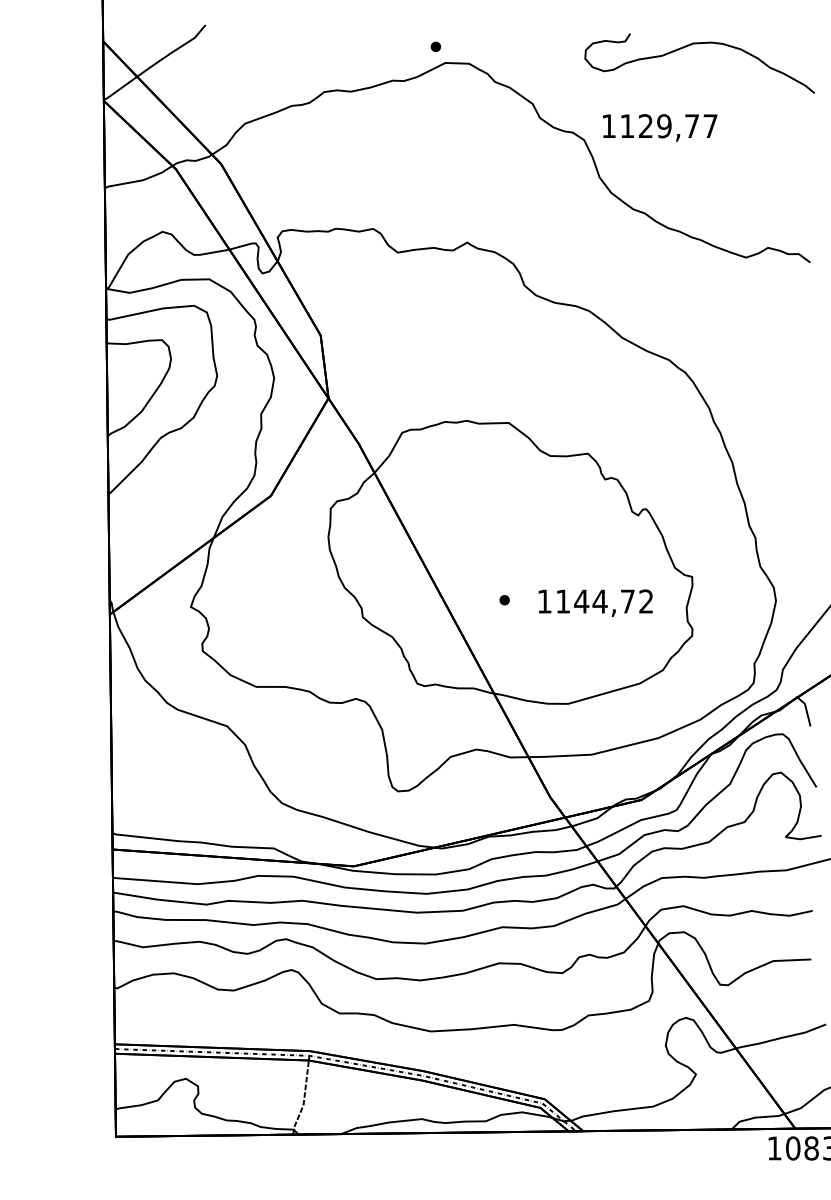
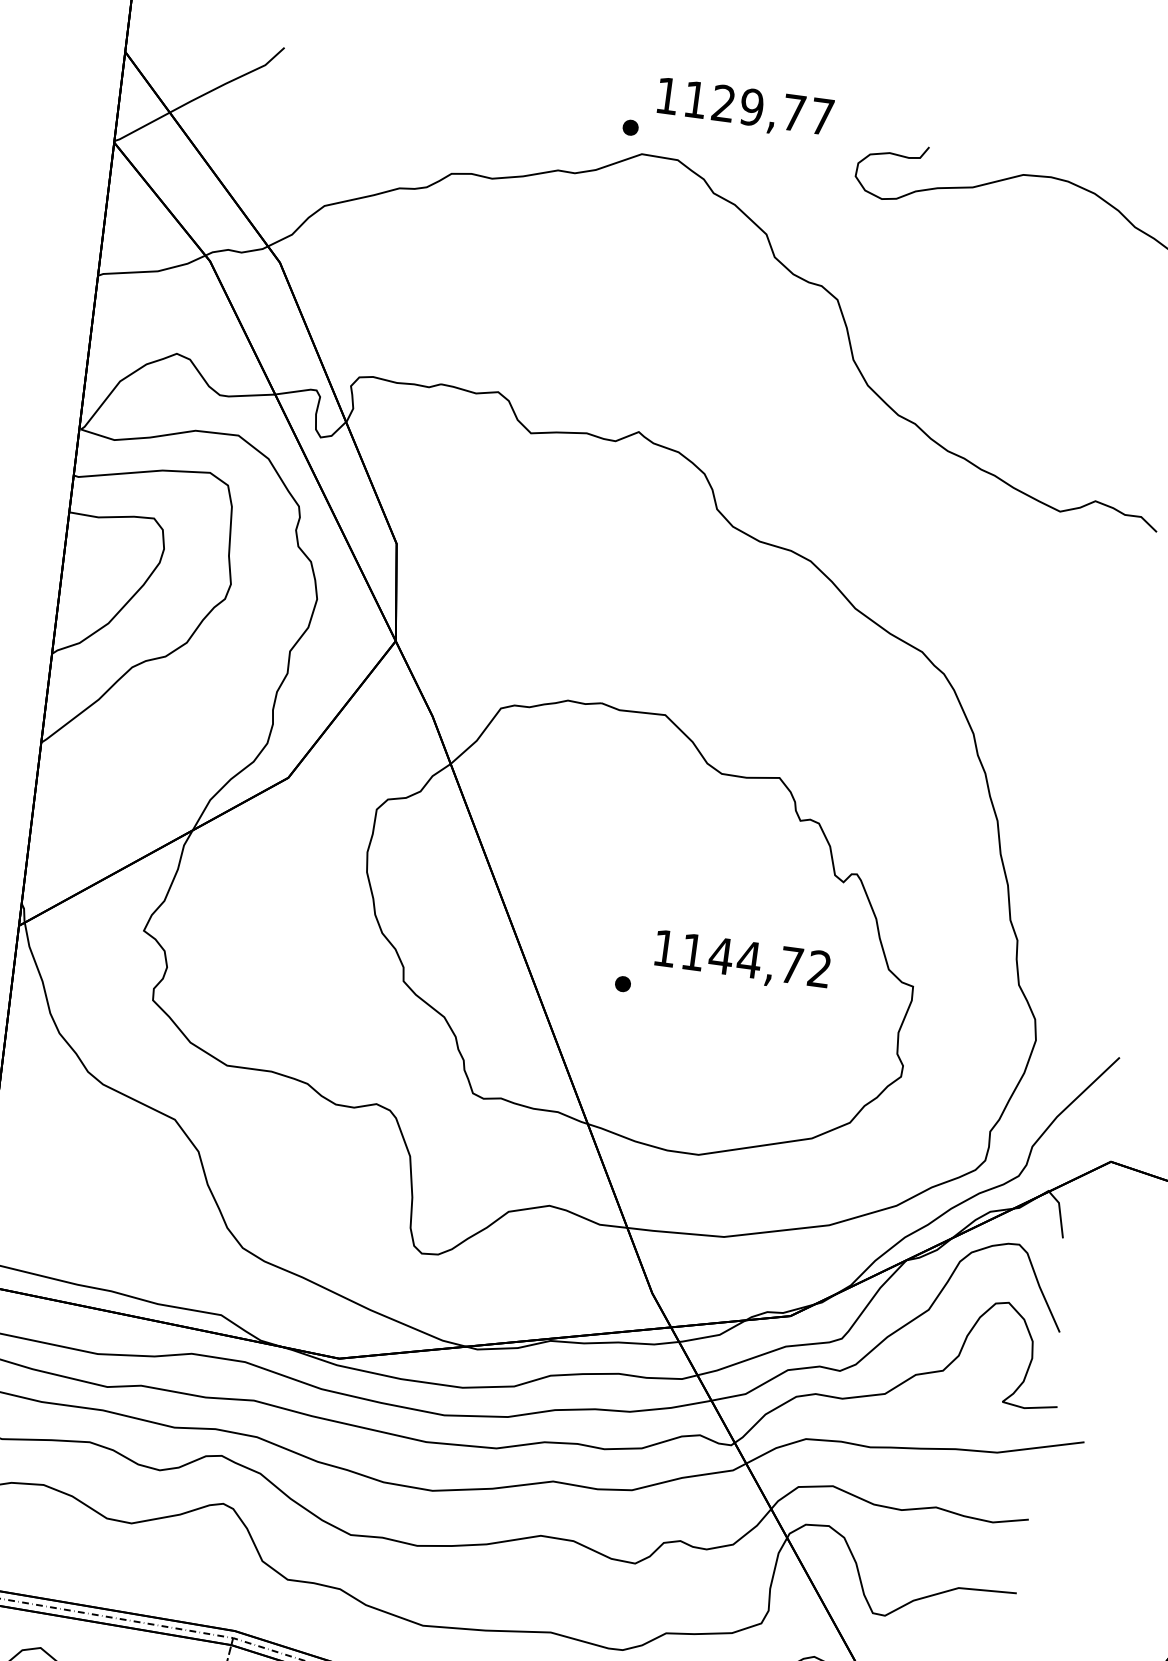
text: (660, 127) -> (745, 108), moved
text: (595, 603) -> (741, 961), moved

